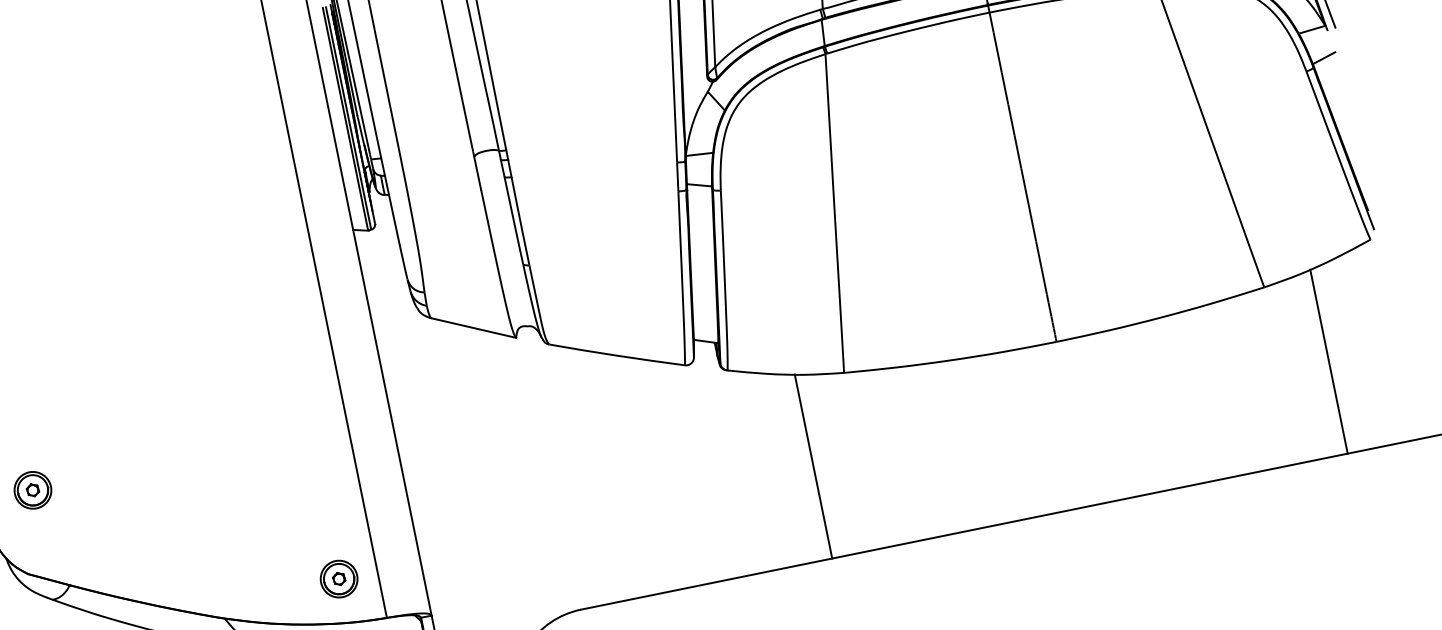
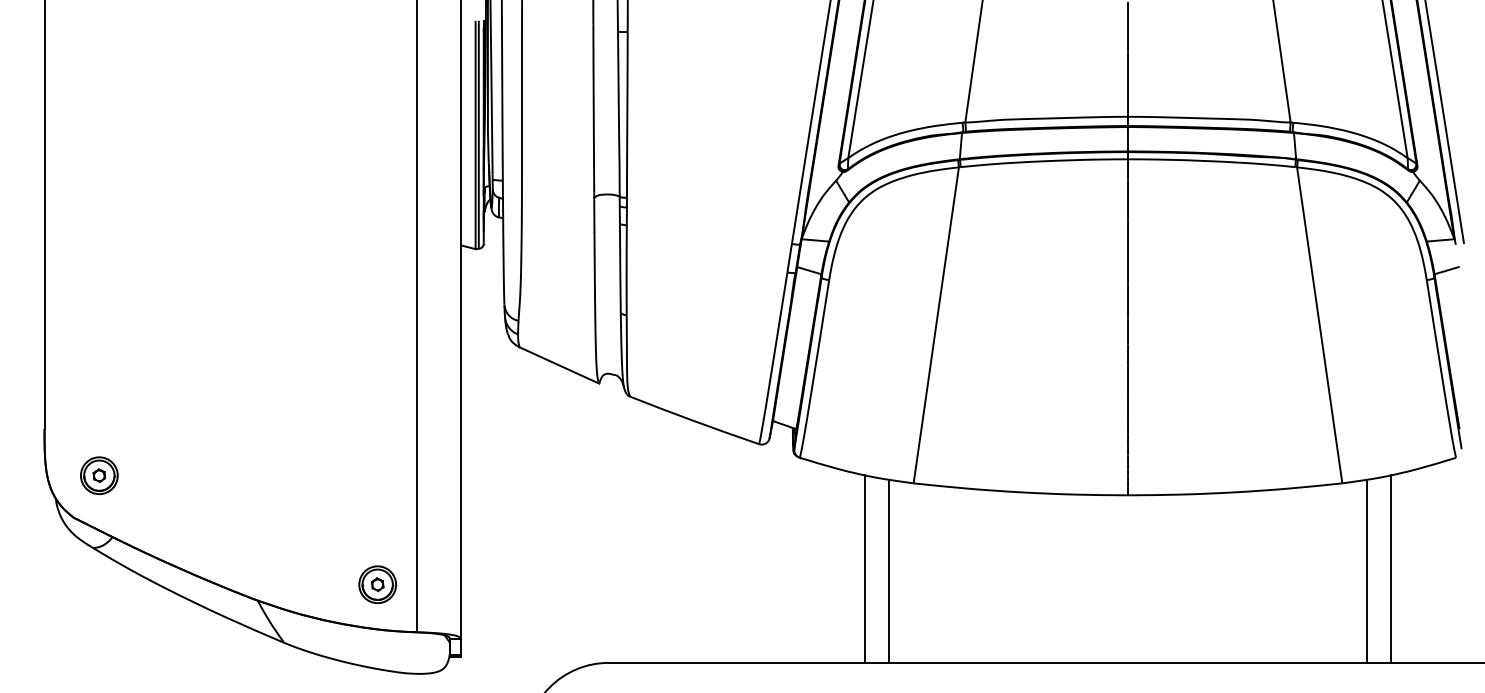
line: (1305, 368) -> (1366, 570), added
line: (837, 463) -> (889, 570), added
part: (33, 490) -> (99, 475), moved

